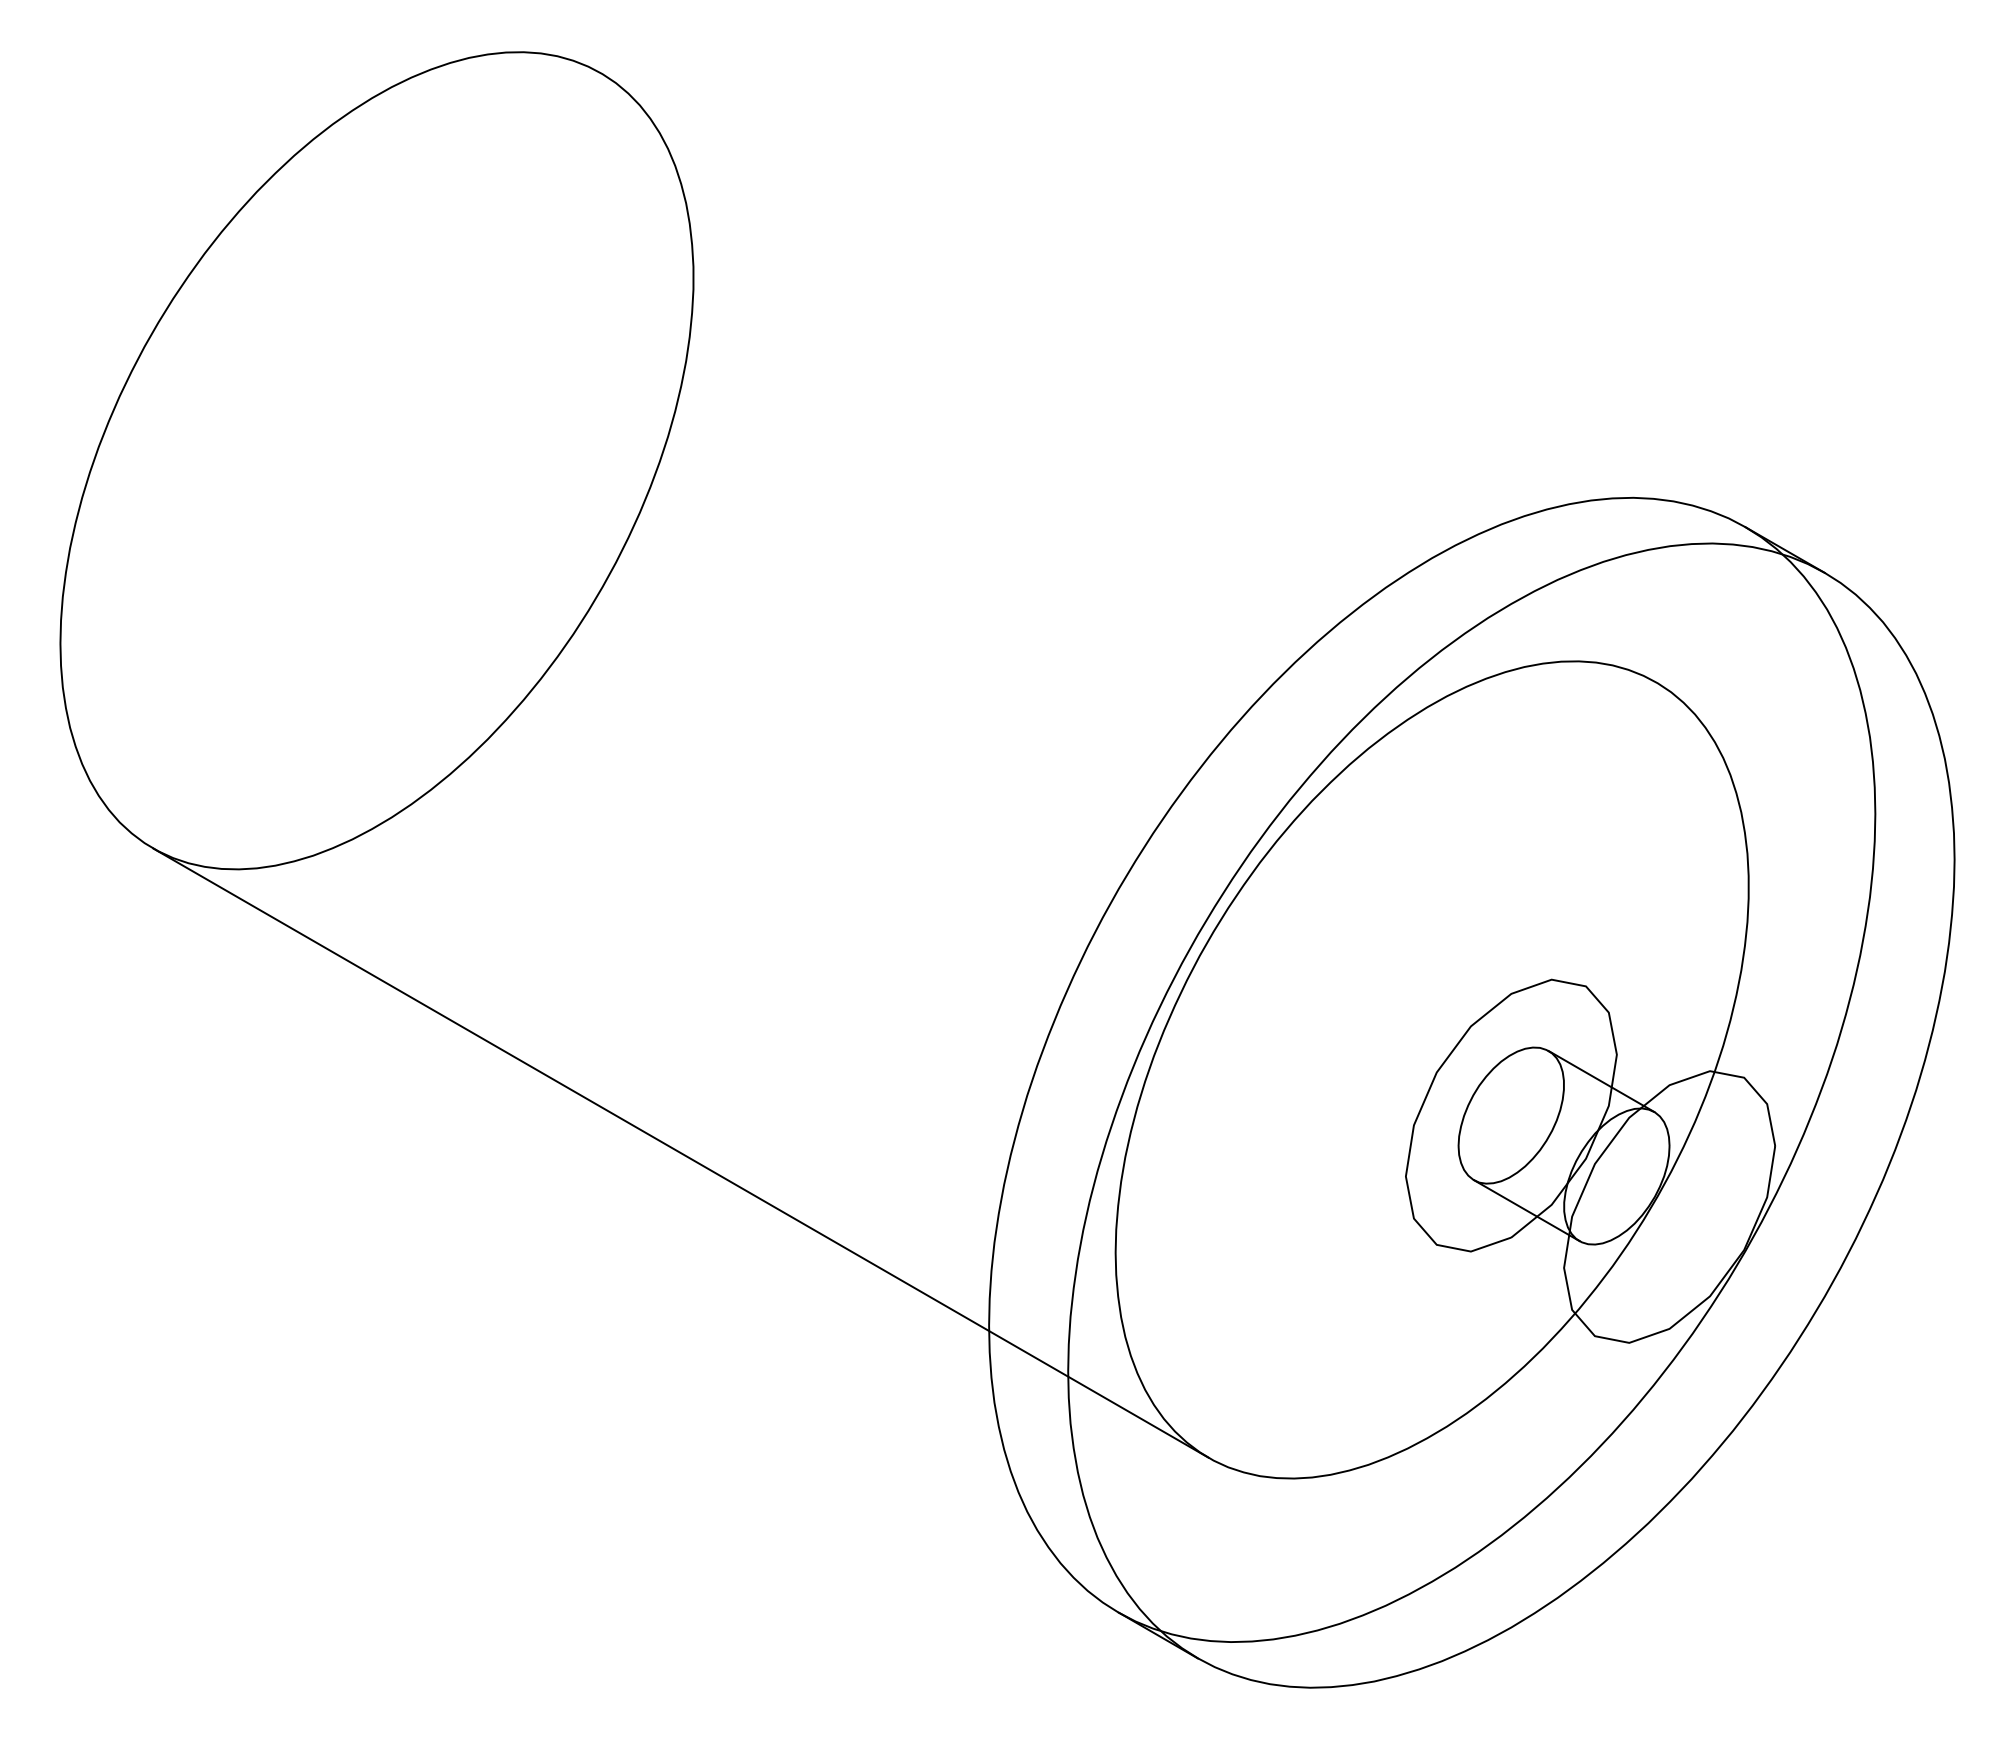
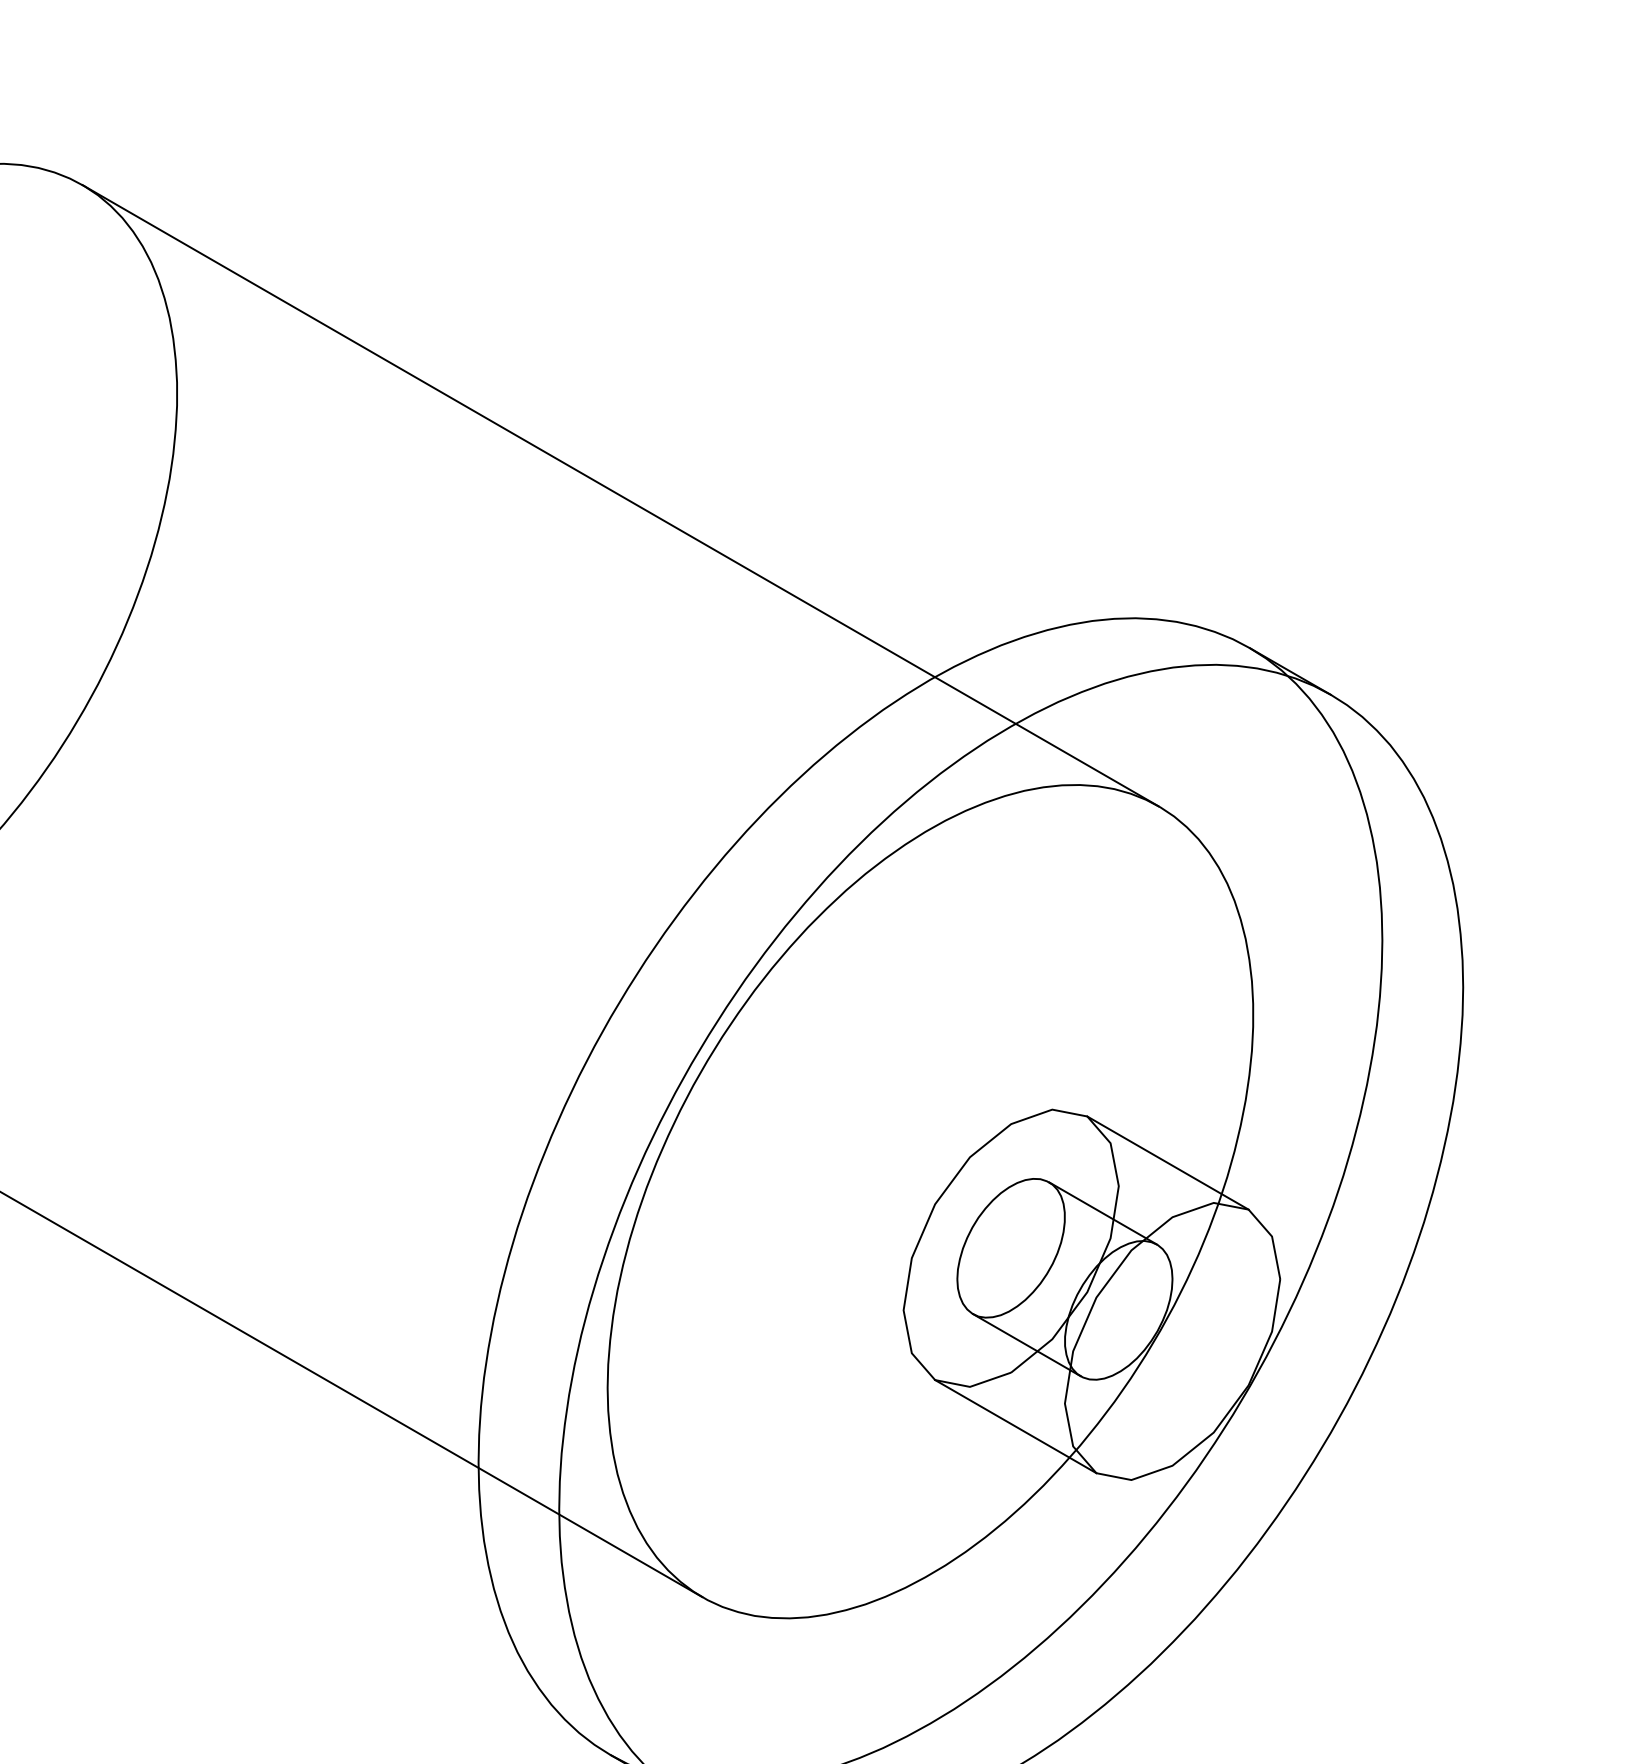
line: (1127, 377) -> (619, 495), added
line: (1665, 1031) -> (1168, 1162), added
line: (1515, 1290) -> (1015, 1426), added

